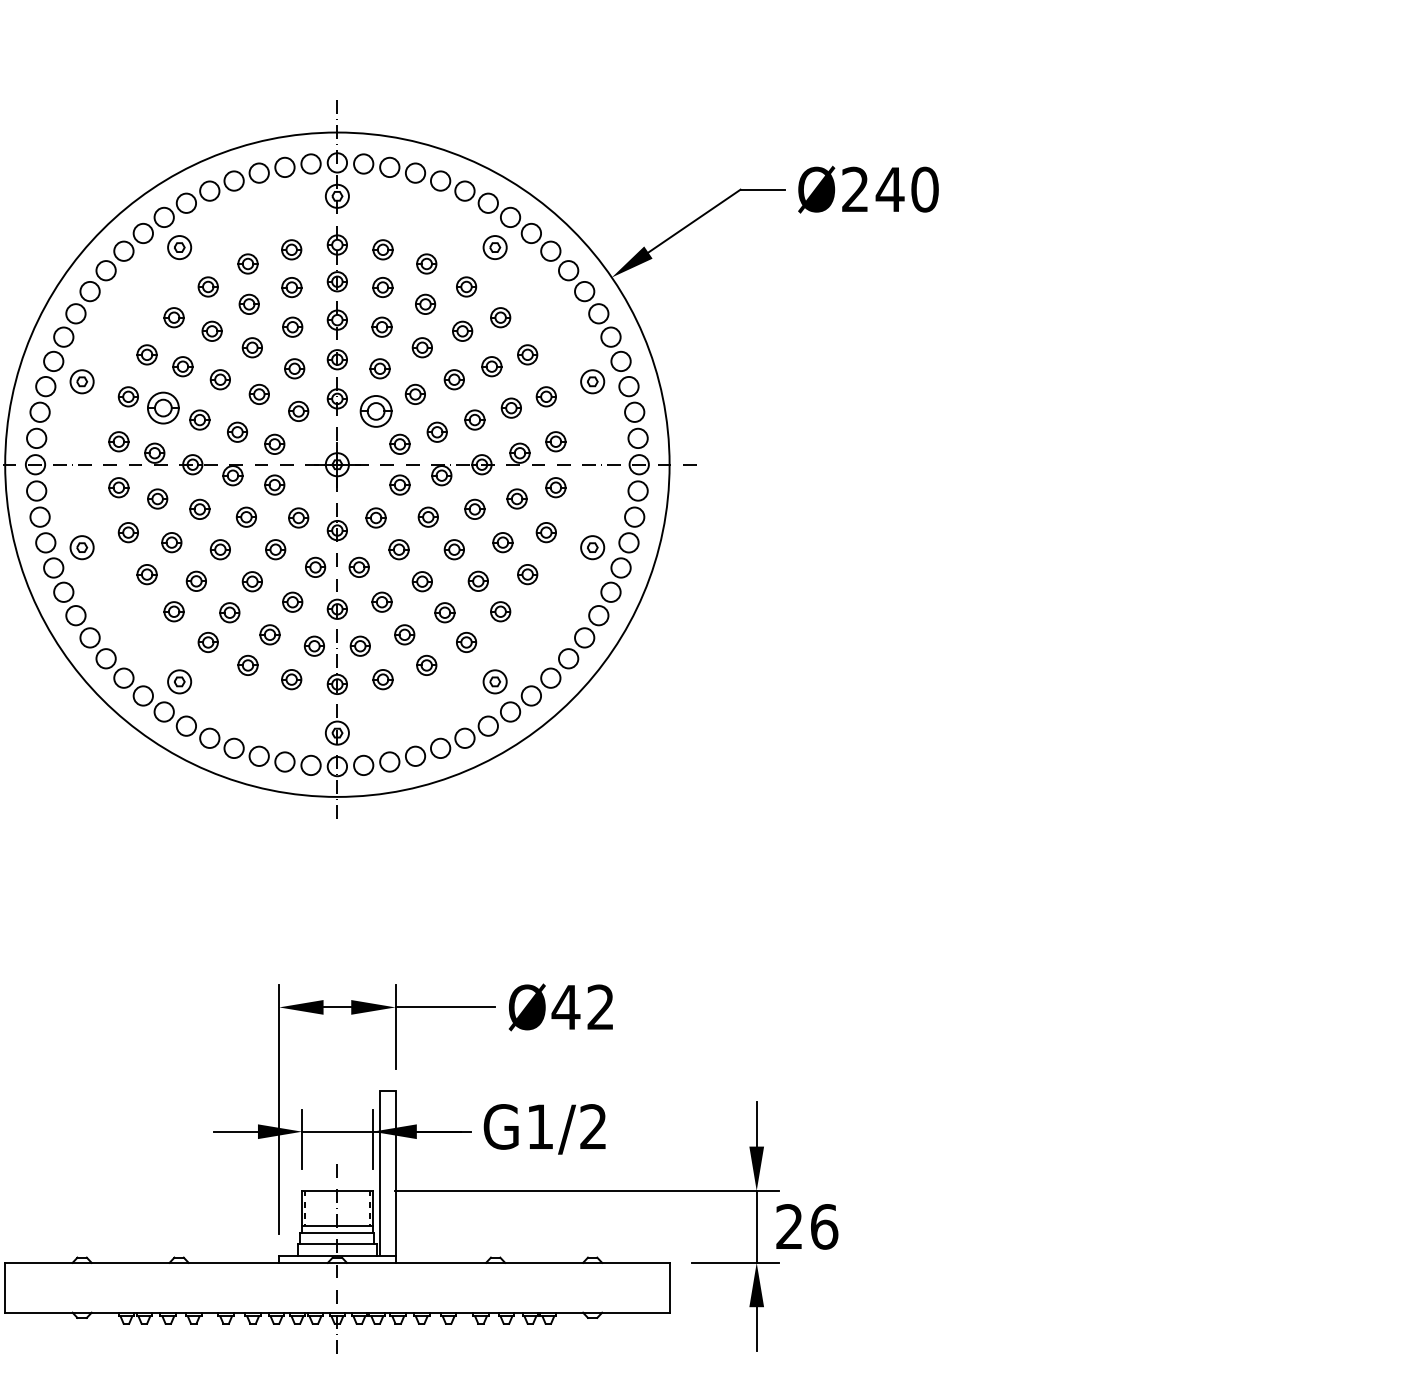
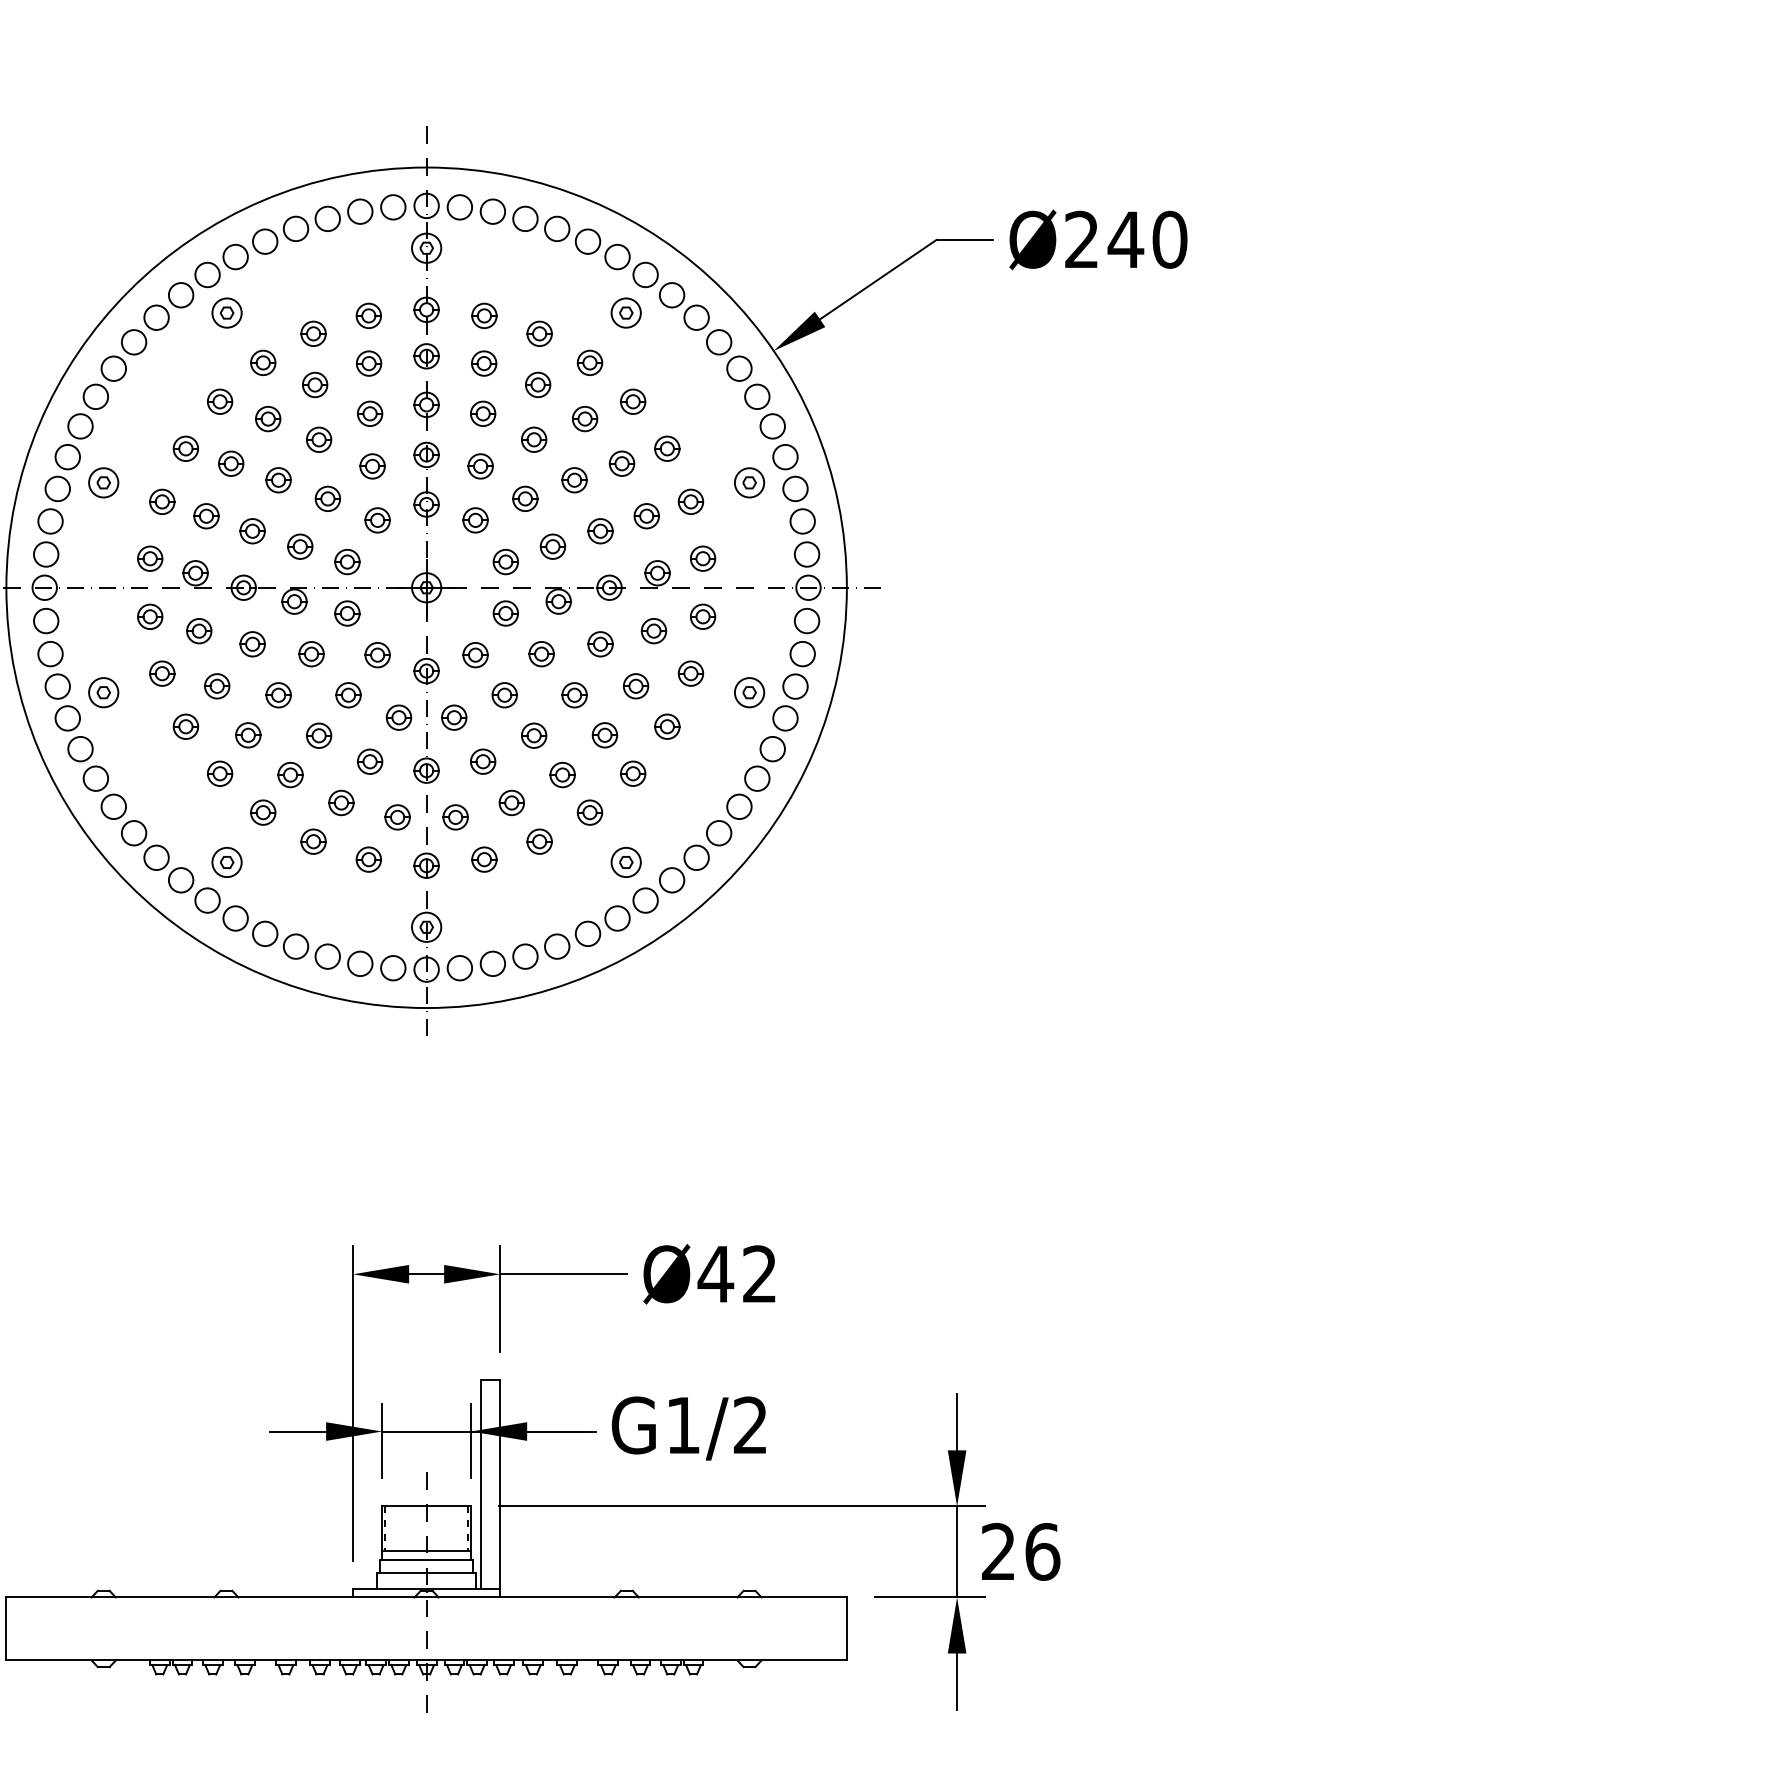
part: (163, 408) -> (206, 516), size x0.62
part: (376, 411) -> (475, 520), size x0.62

